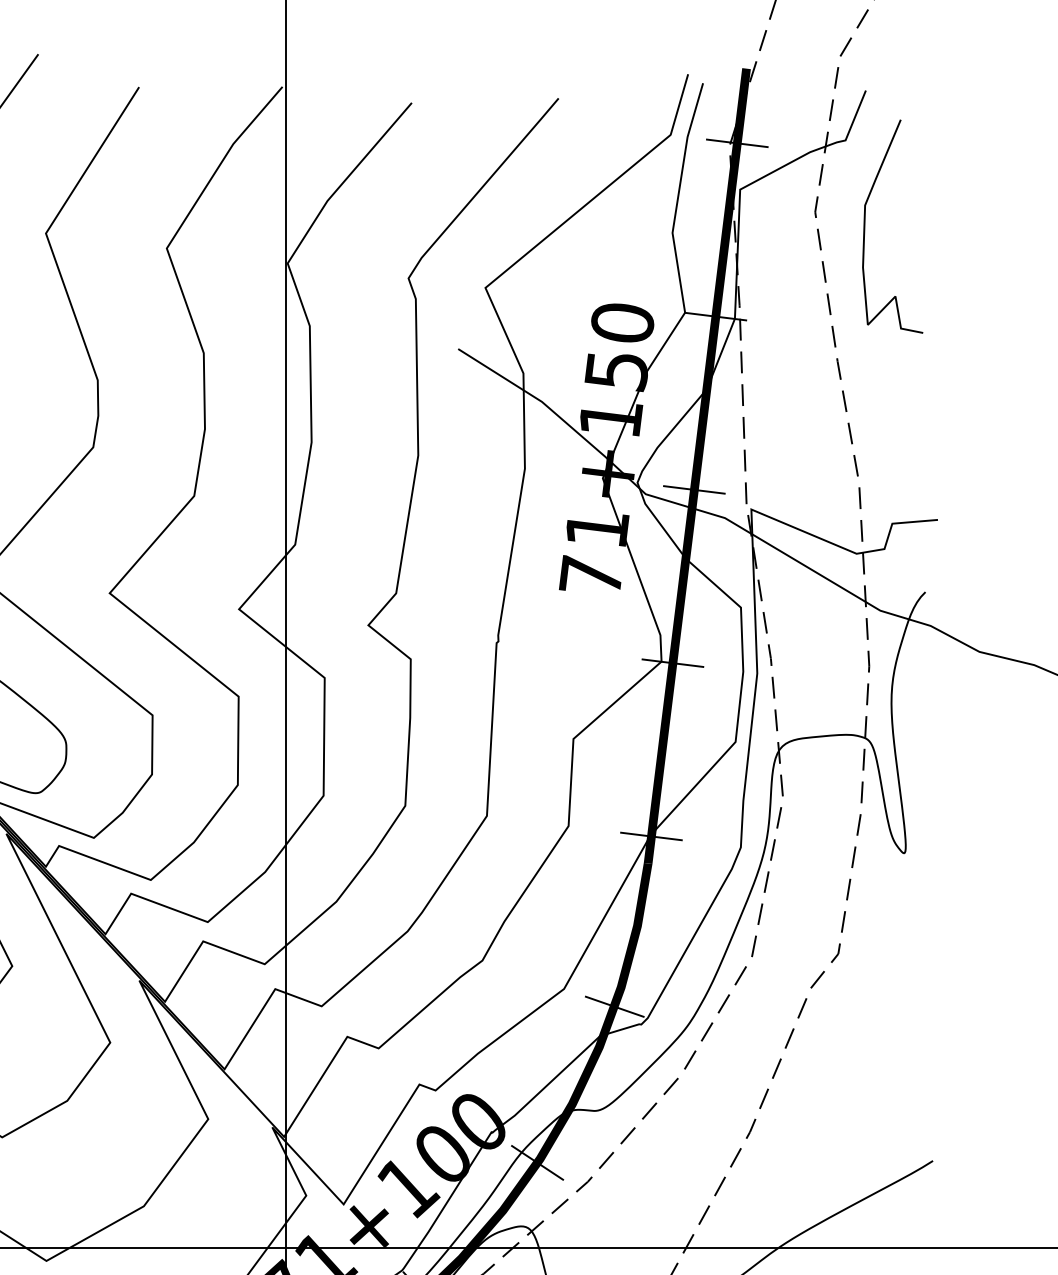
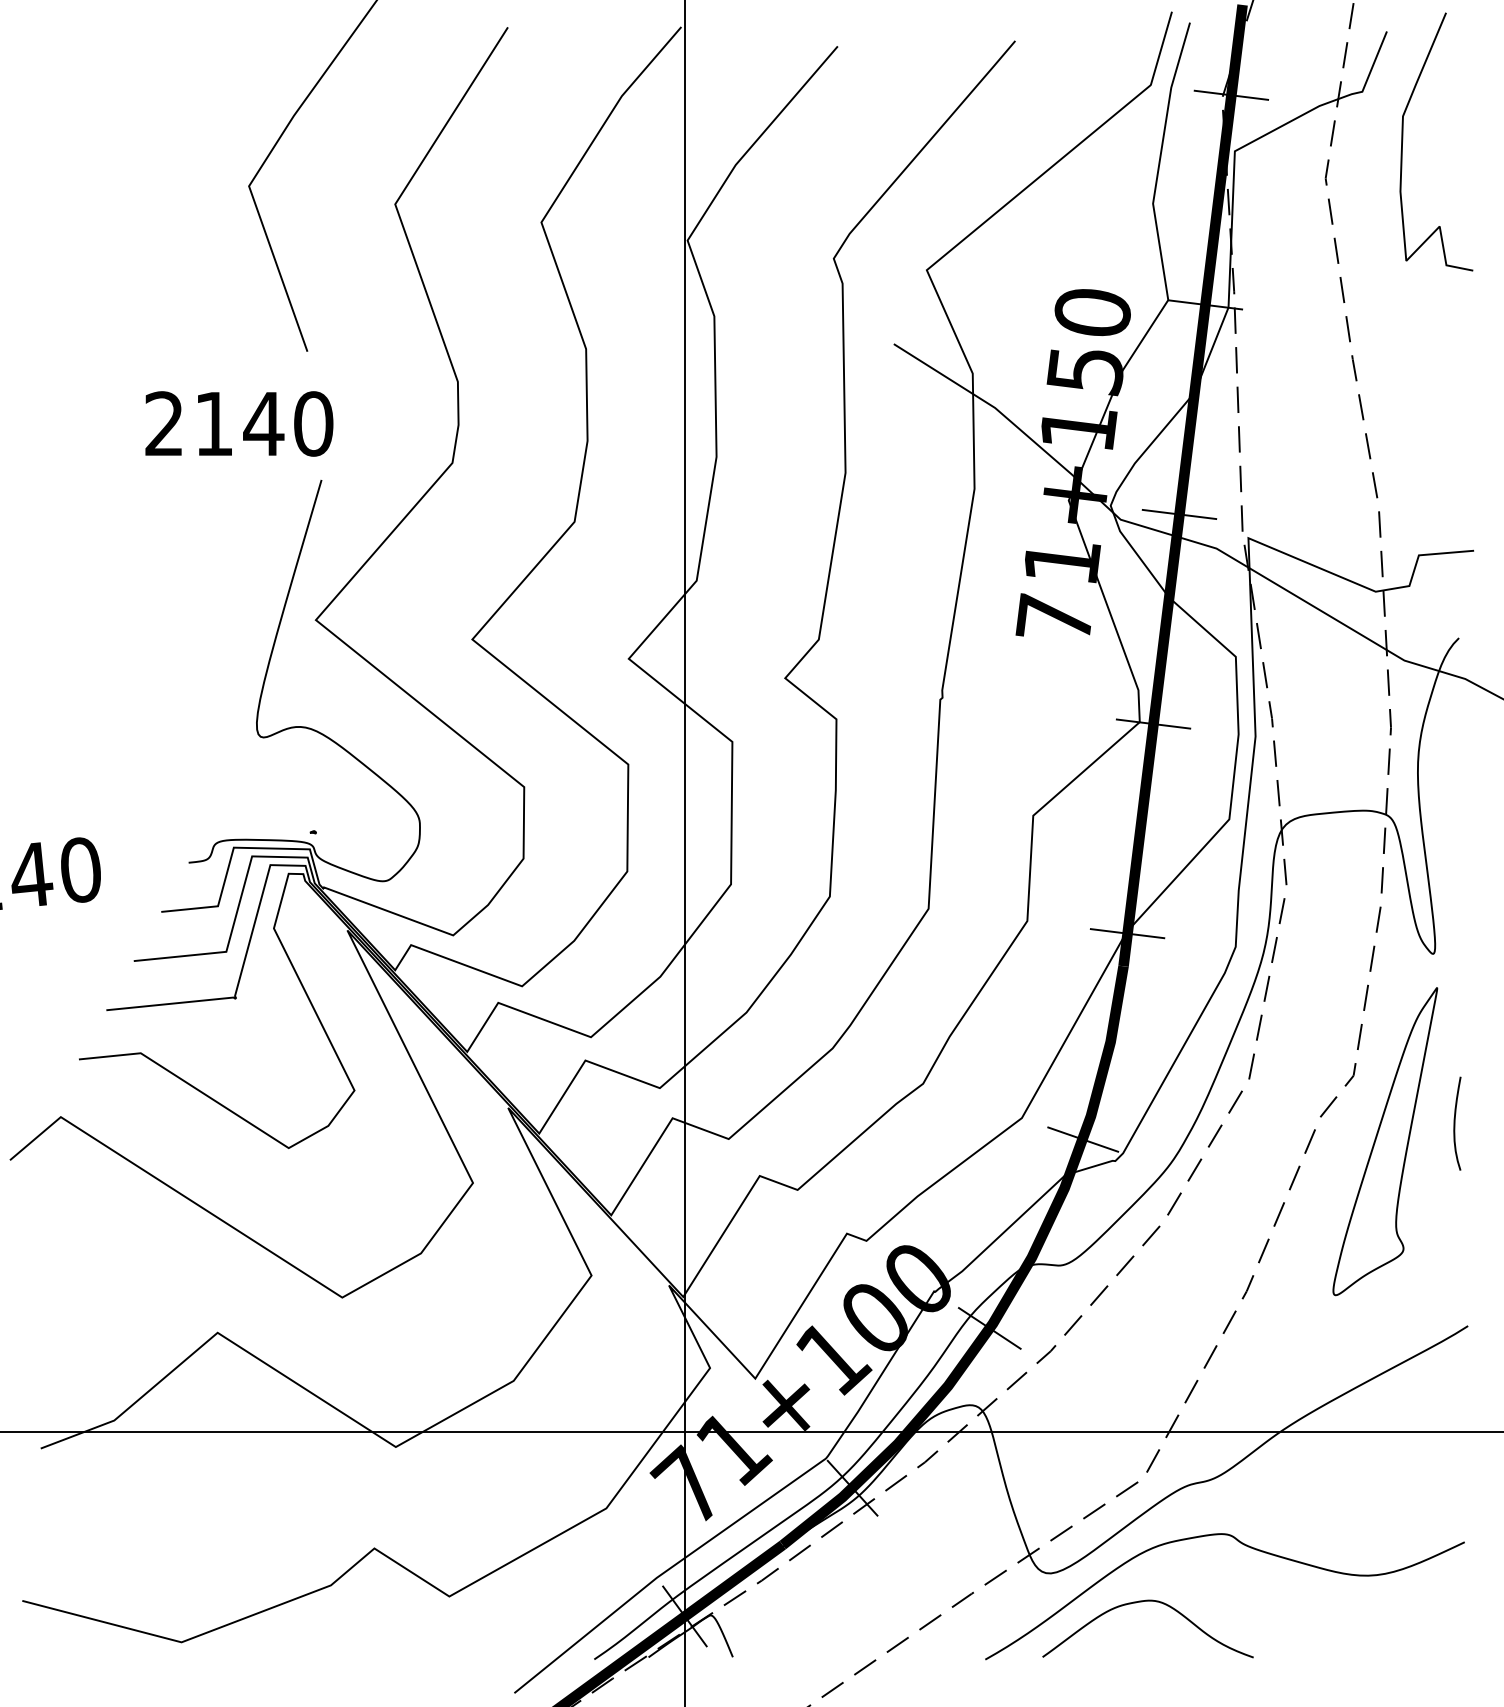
curve: (865, 225) -> (1403, 140), moved
curve: (922, 993) -> (1455, 1123), added
part: (864, 1008) -> (1385, 1141), added

